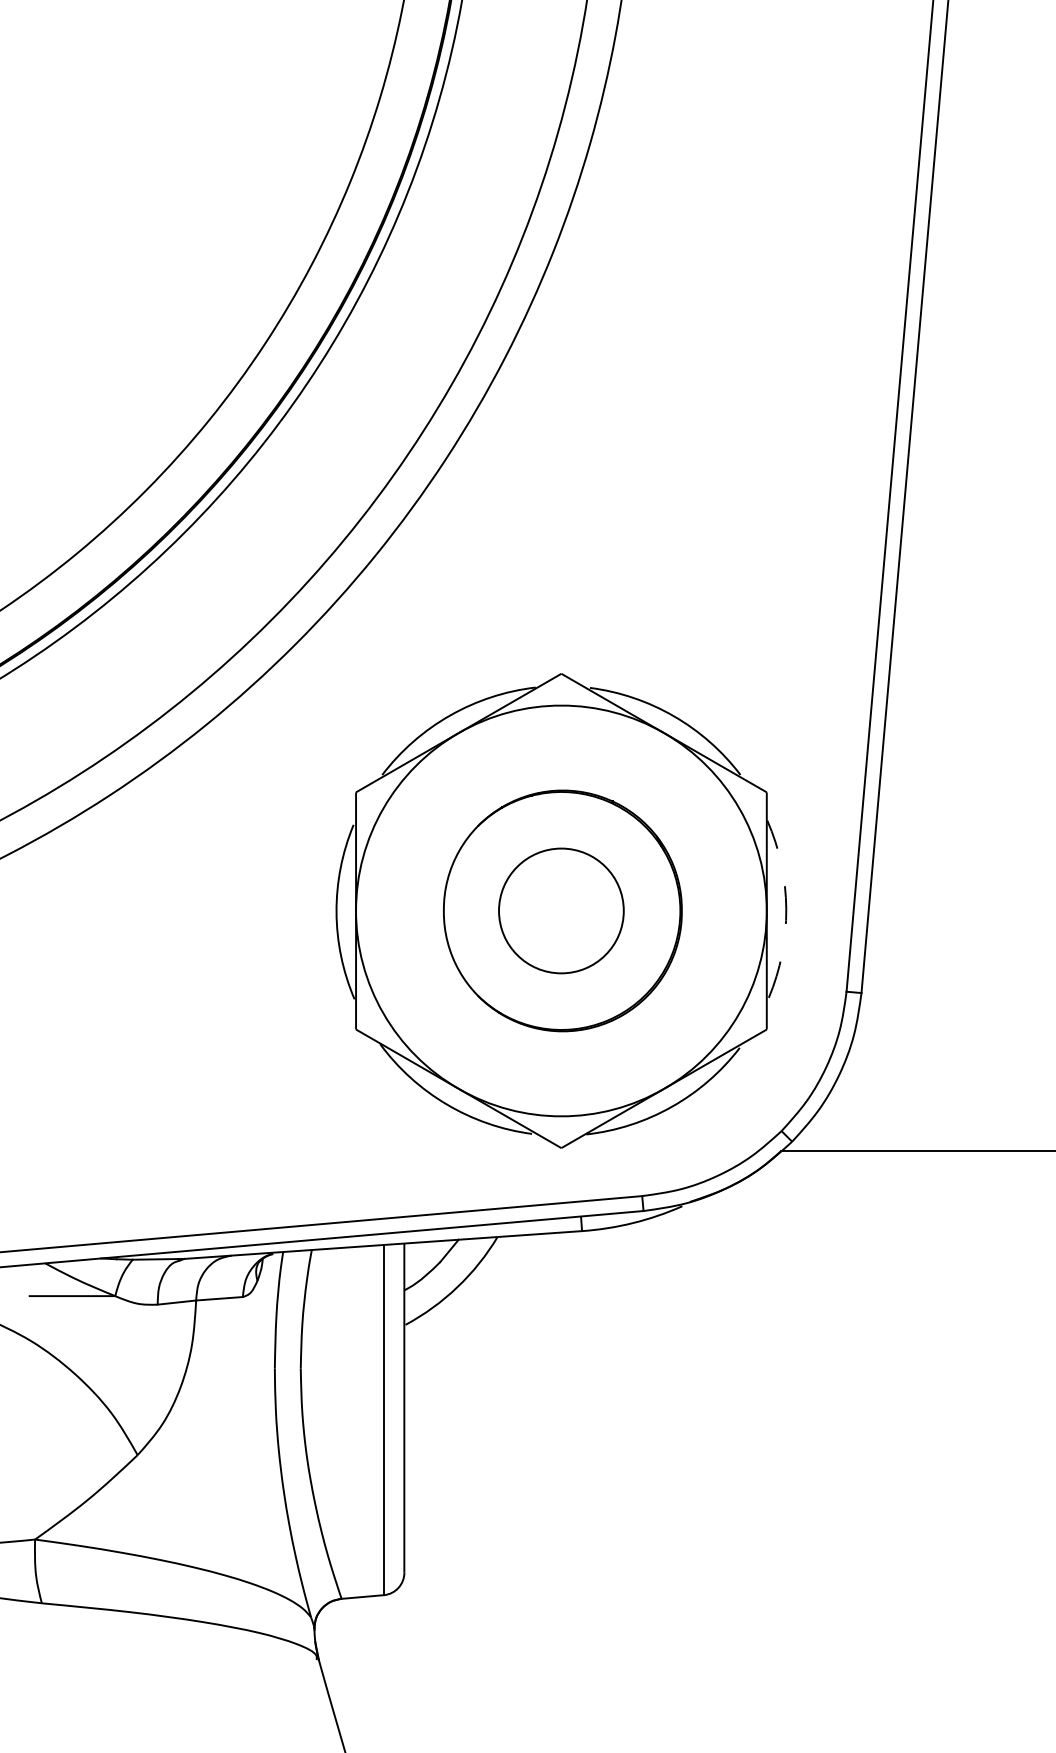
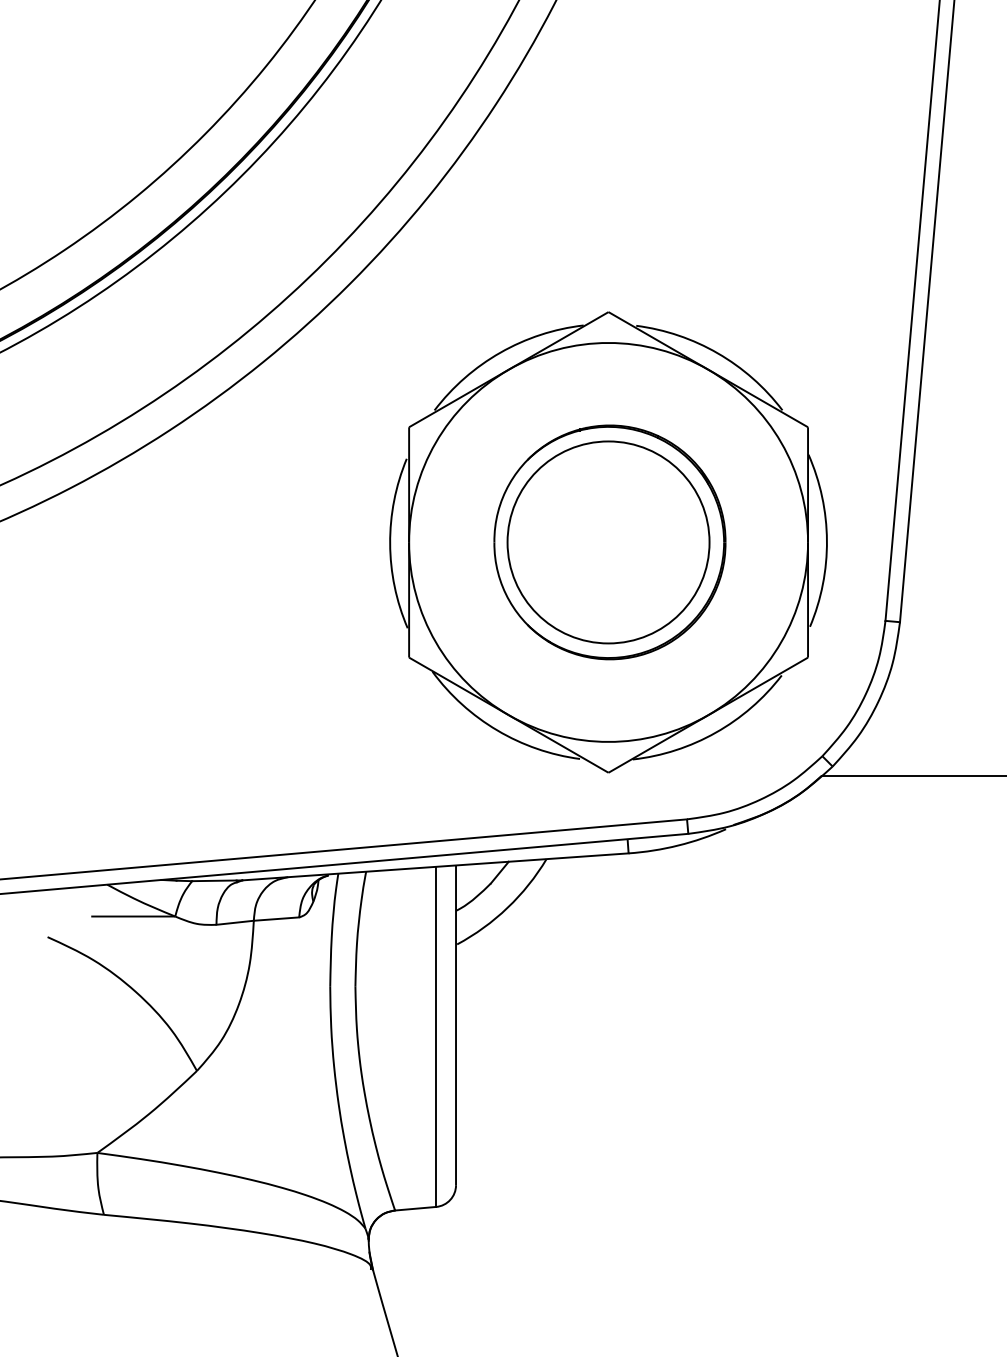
arc: (786, 909) -> (827, 541), dashed -> solid
circle: (561, 910) -> (608, 541), size x1.67

